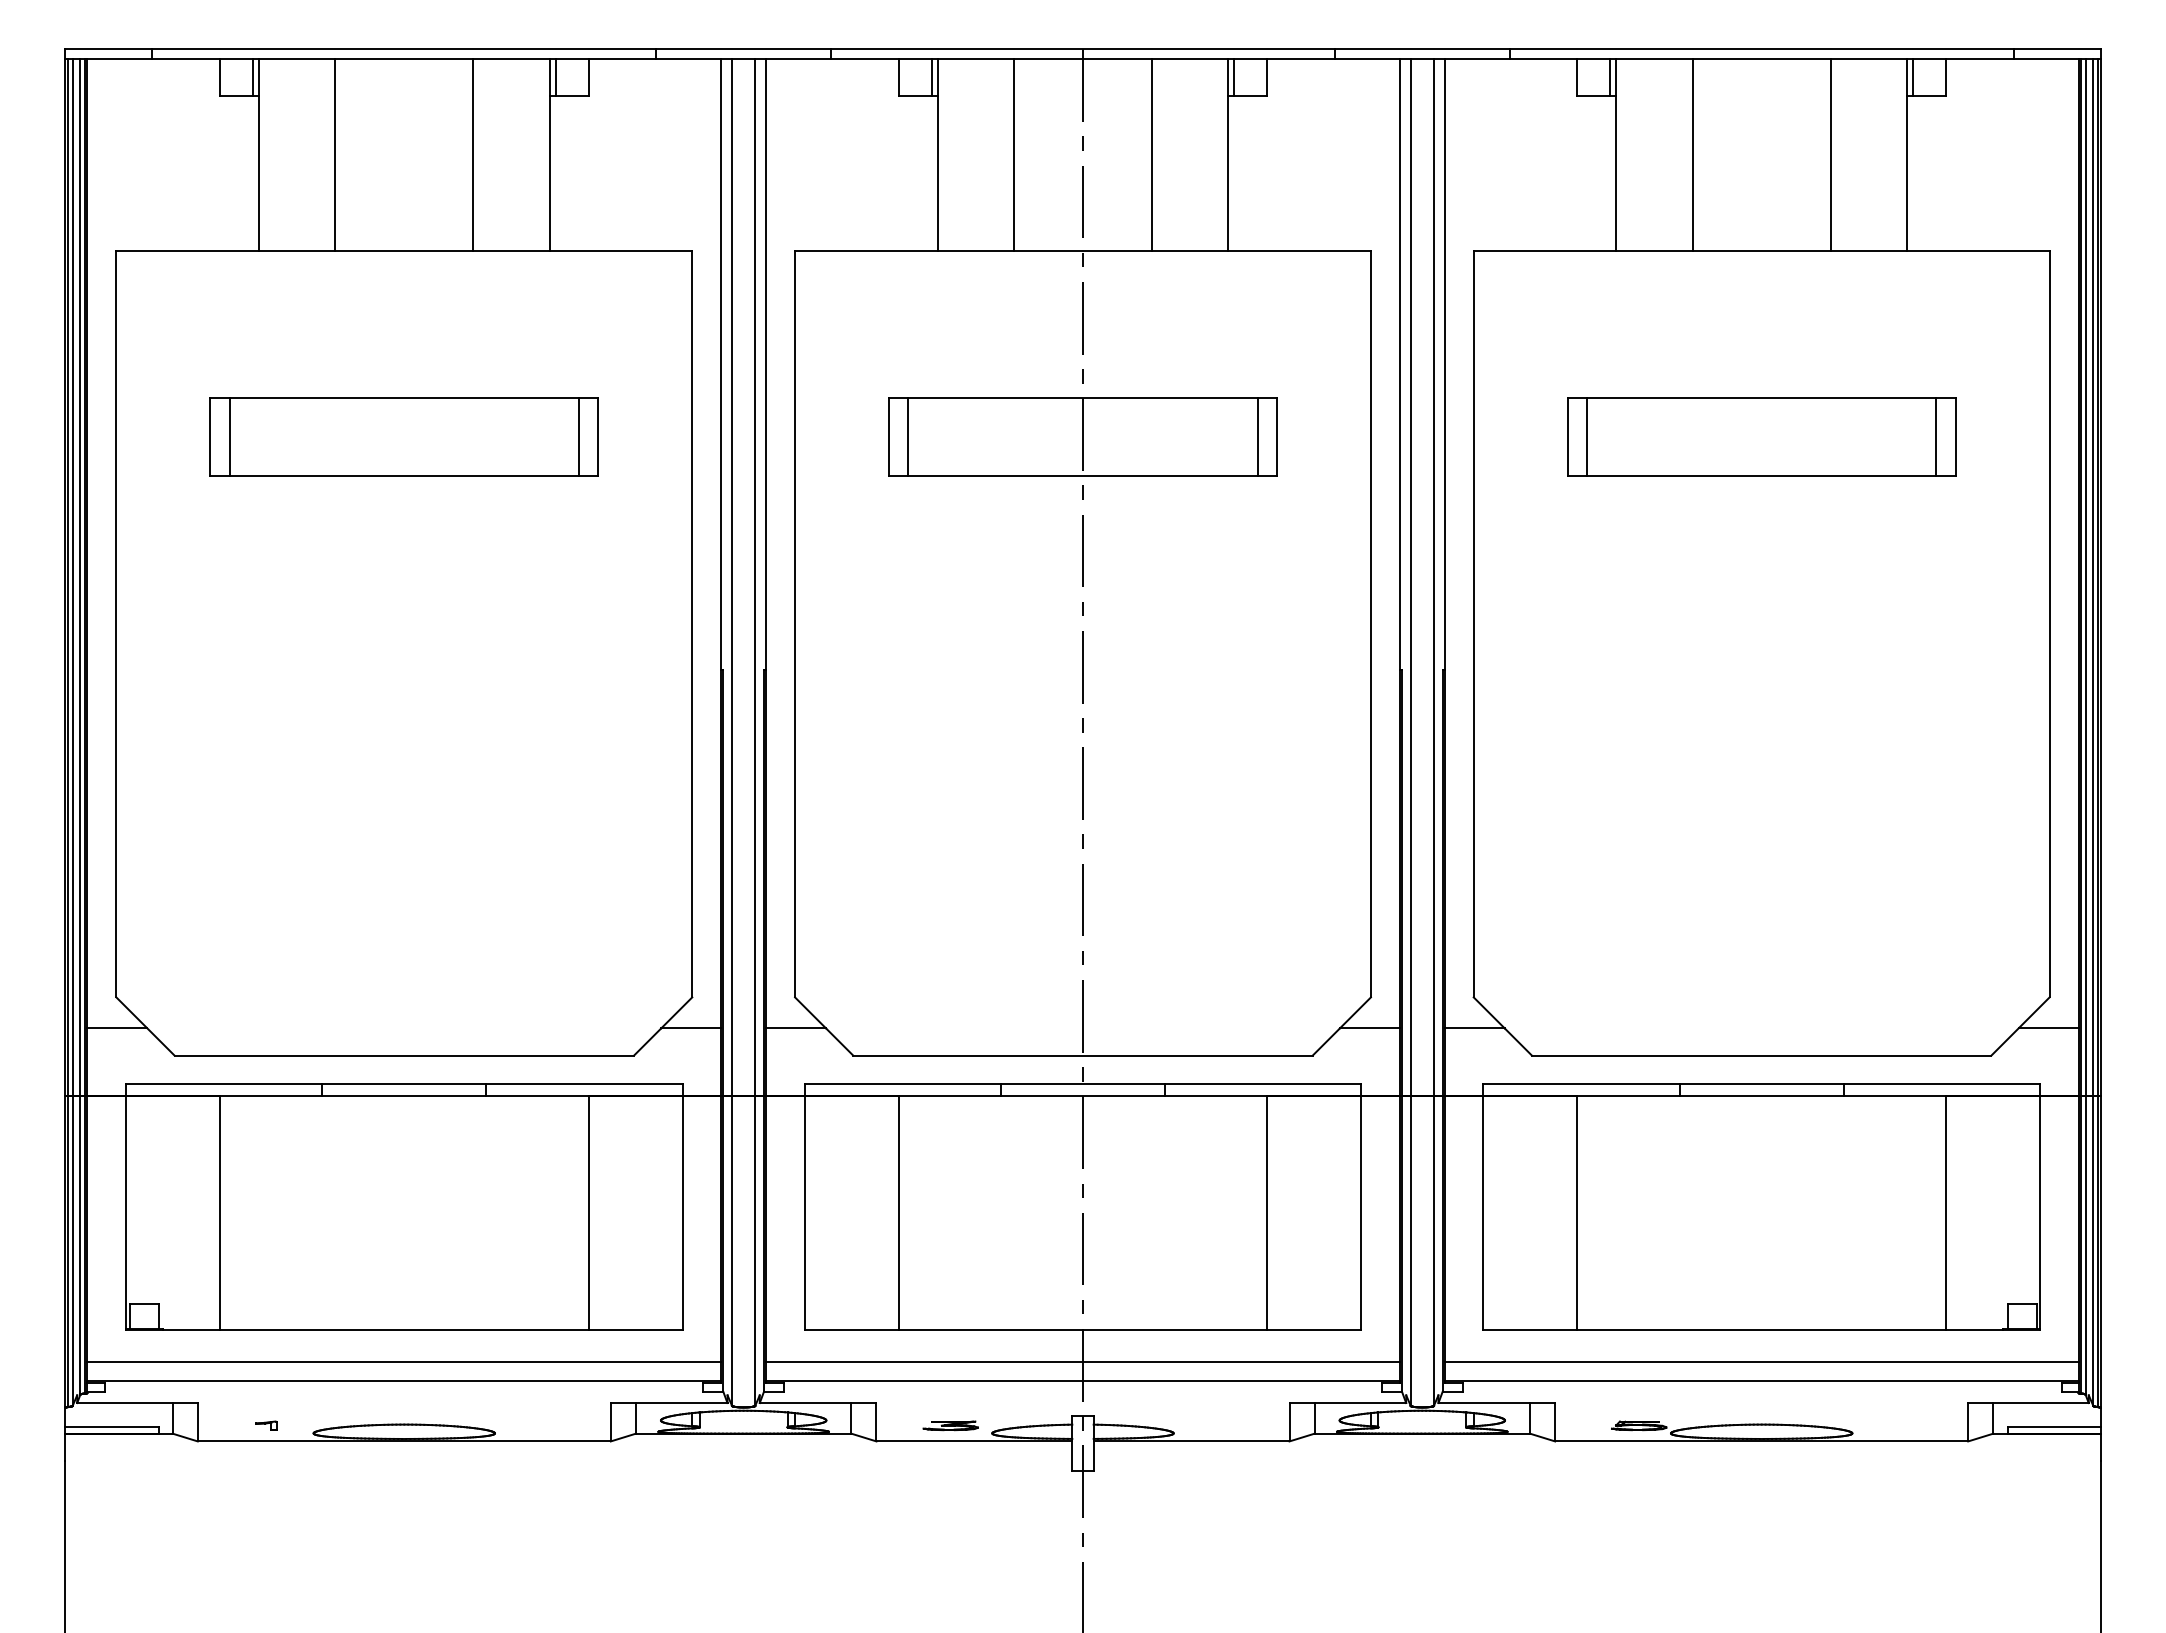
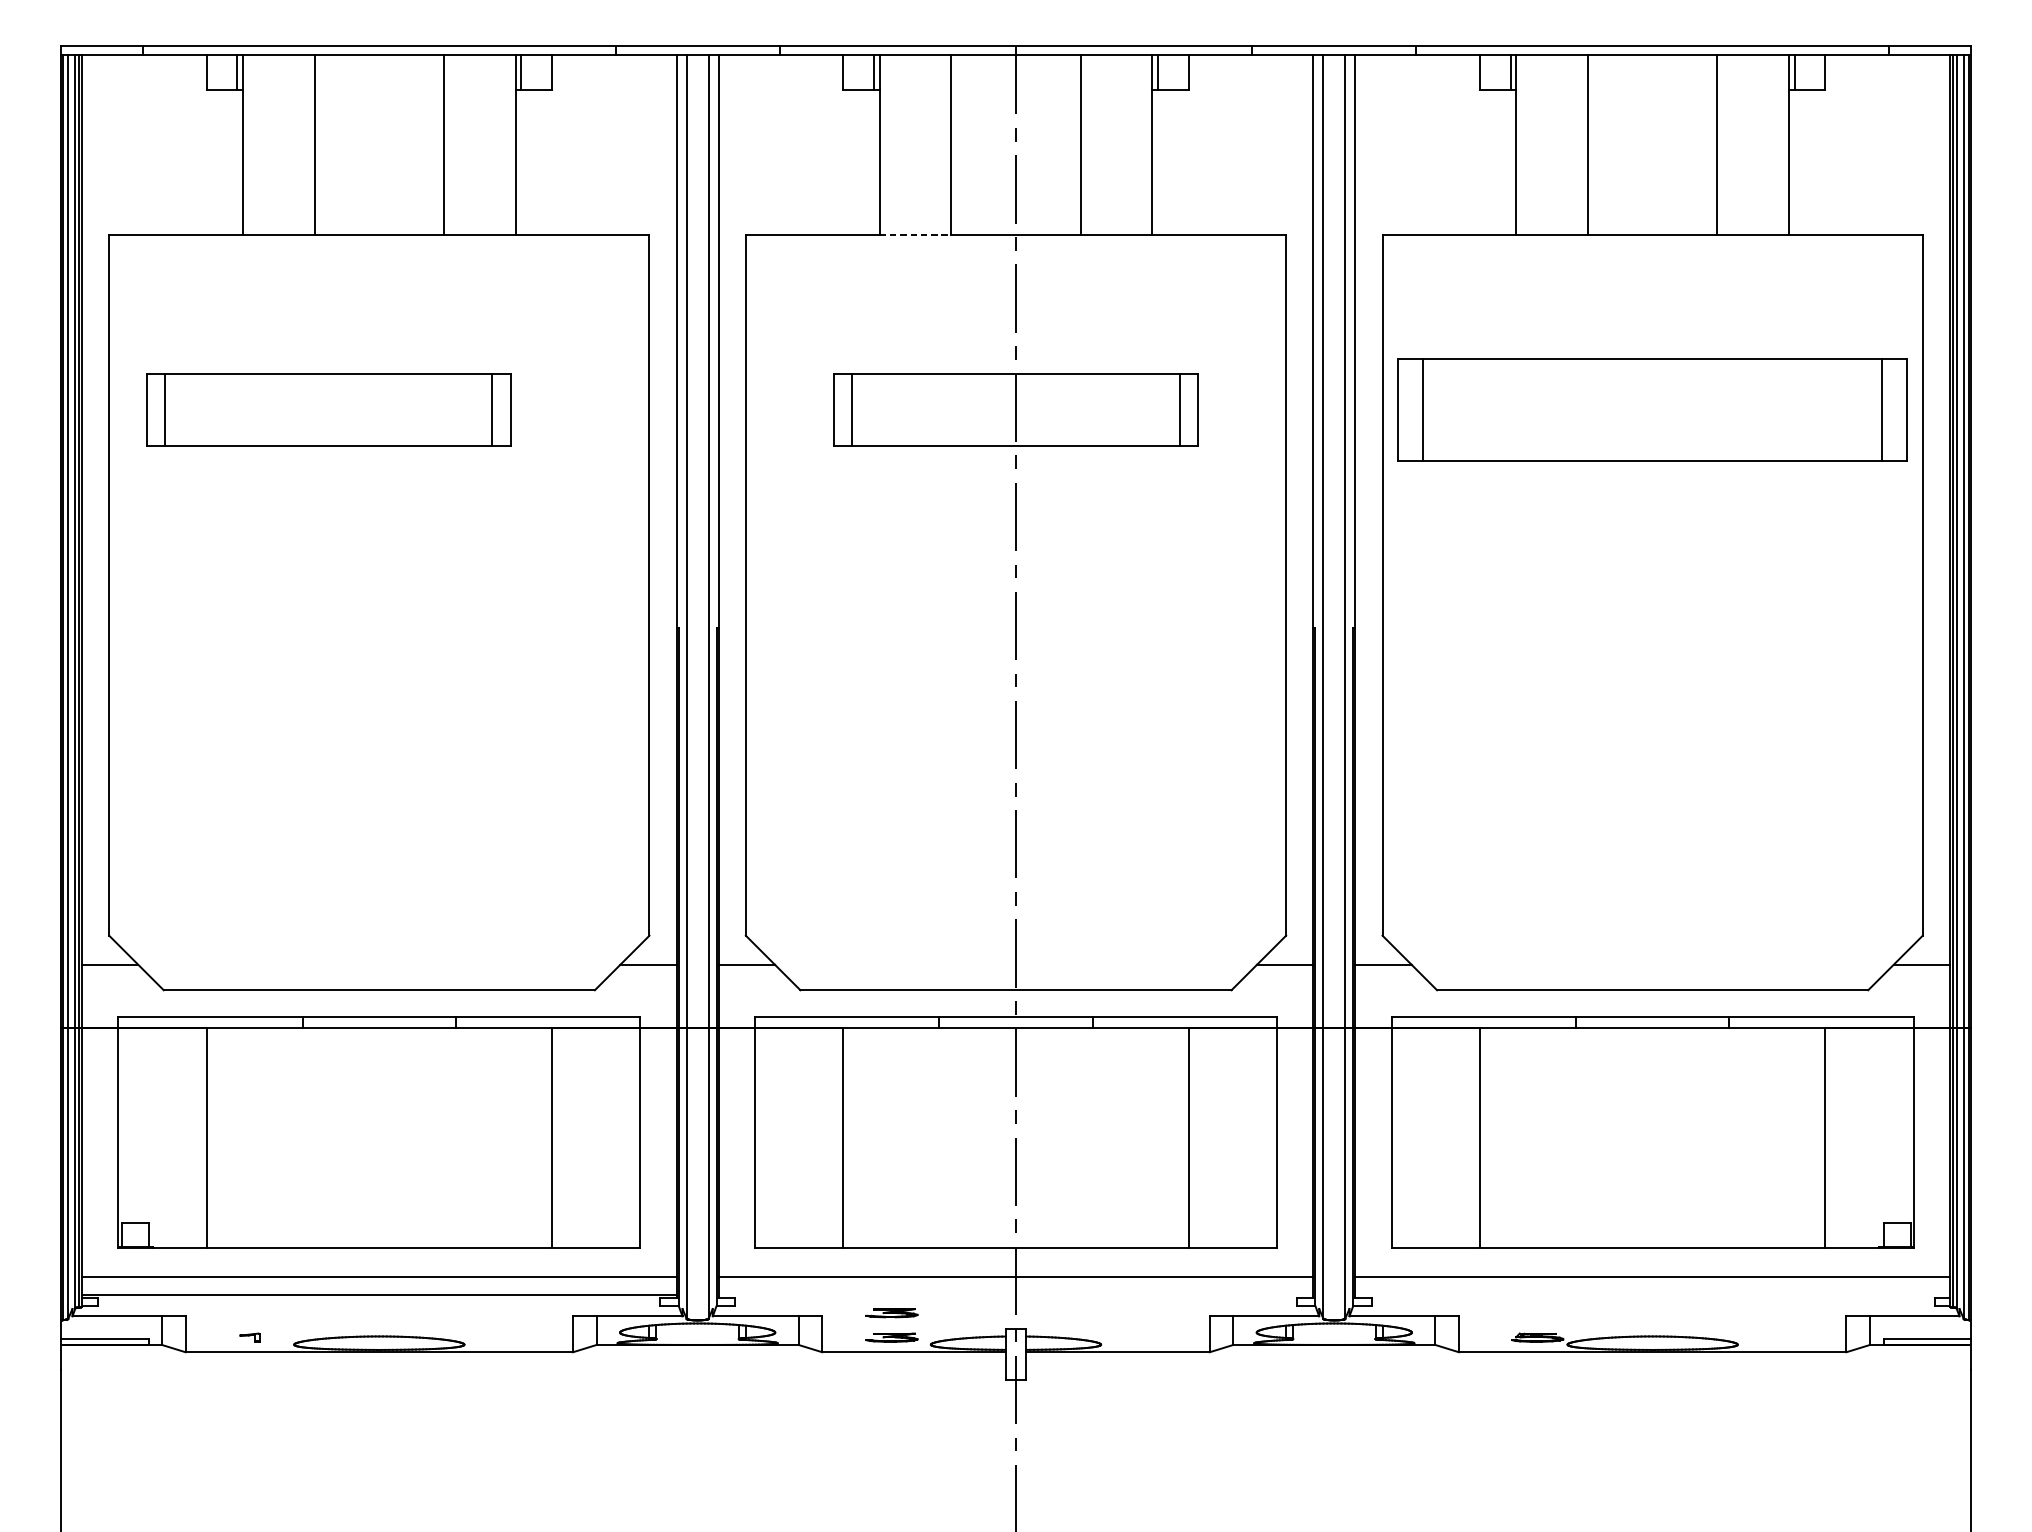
line: (976, 250) -> (916, 235), solid -> dashed
part: (403, 436) -> (327, 409), moved
part: (1761, 436) -> (1652, 409), size x1.4
line: (1082, 1380) -> (1015, 1295), removed
line: (1761, 1380) -> (1652, 1295), removed
part: (950, 1399) -> (891, 1312), added

